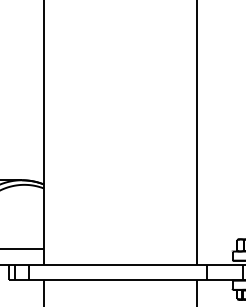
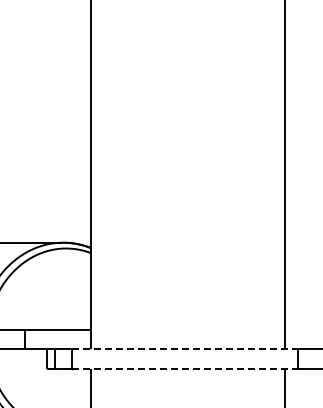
line: (118, 264) -> (185, 349), solid -> dashed
line: (117, 279) -> (184, 368), solid -> dashed

